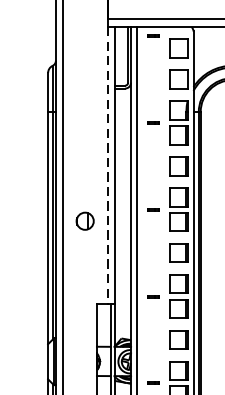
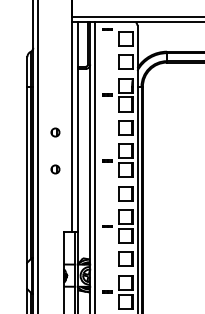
line: (107, 165) -> (72, 127), dashed -> solid
part: (85, 172) -> (55, 132), added
part: (85, 221) -> (55, 169), size x0.62

